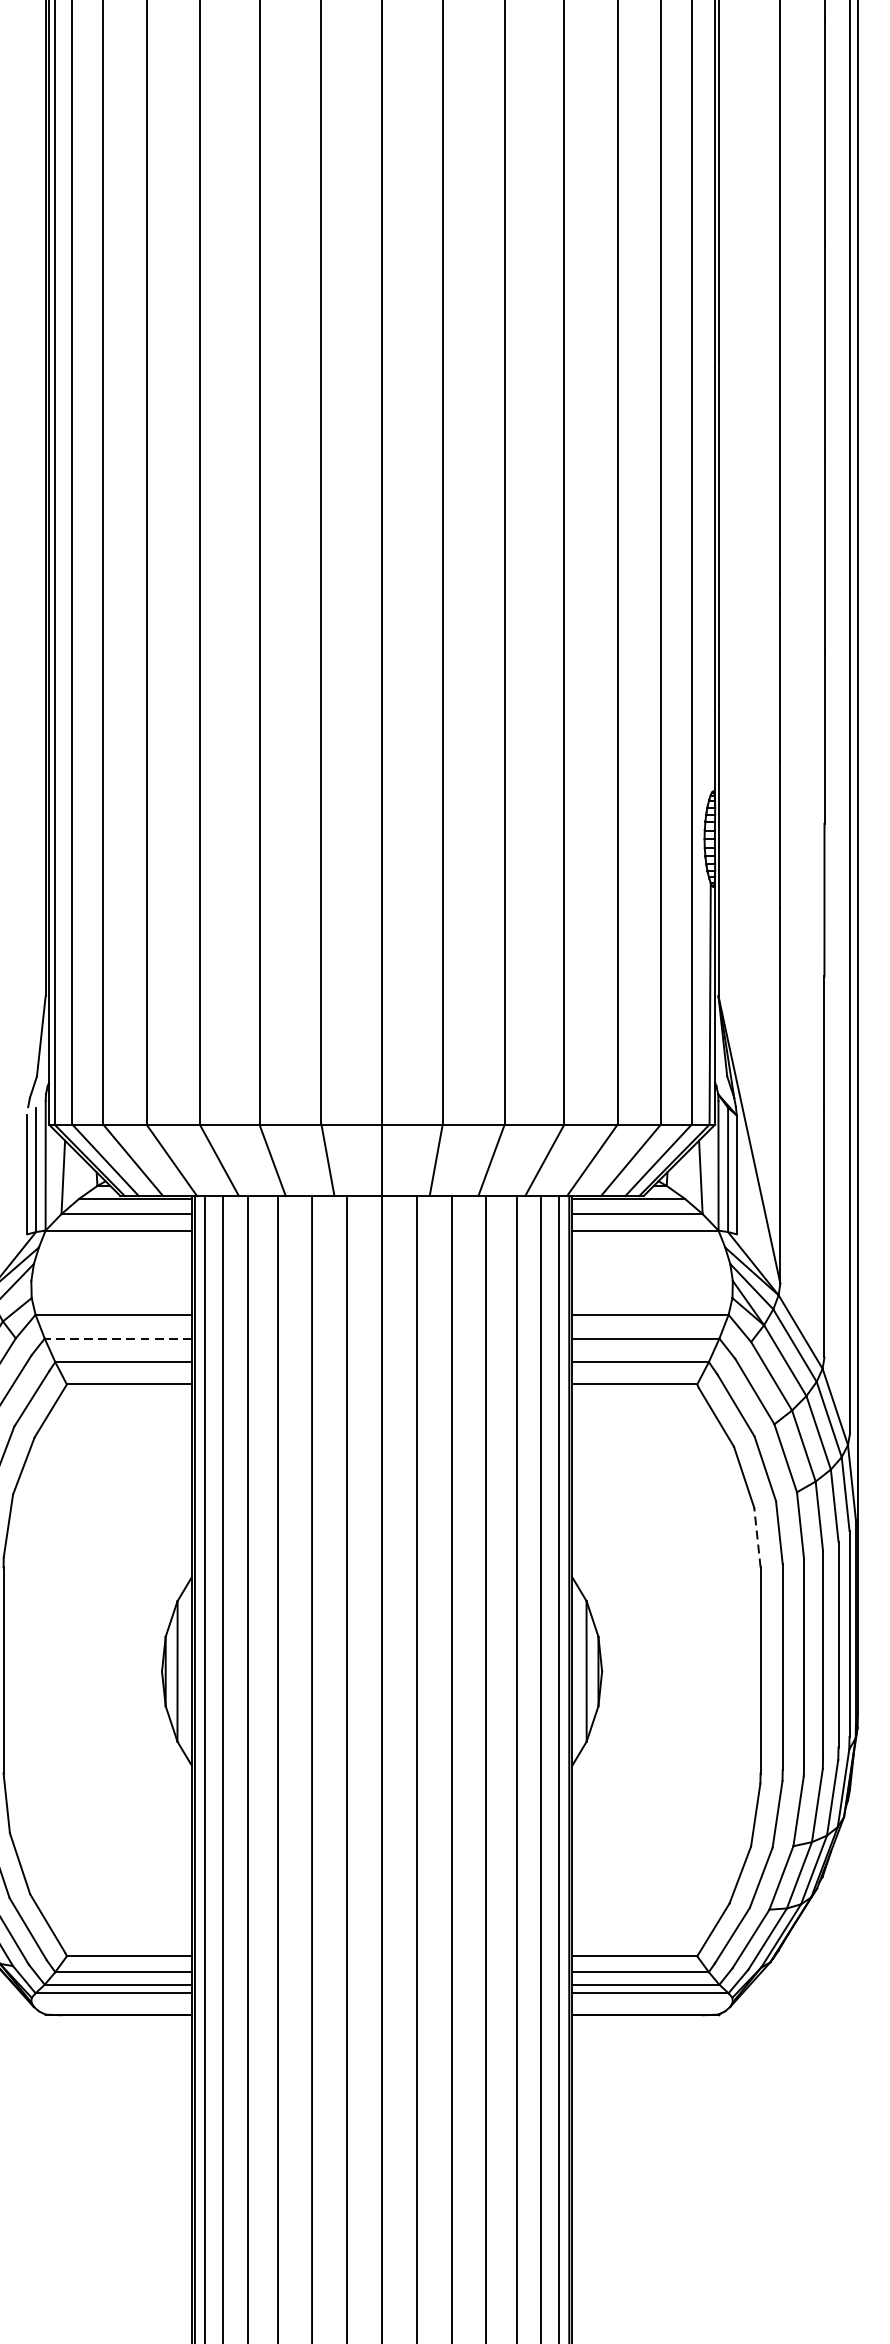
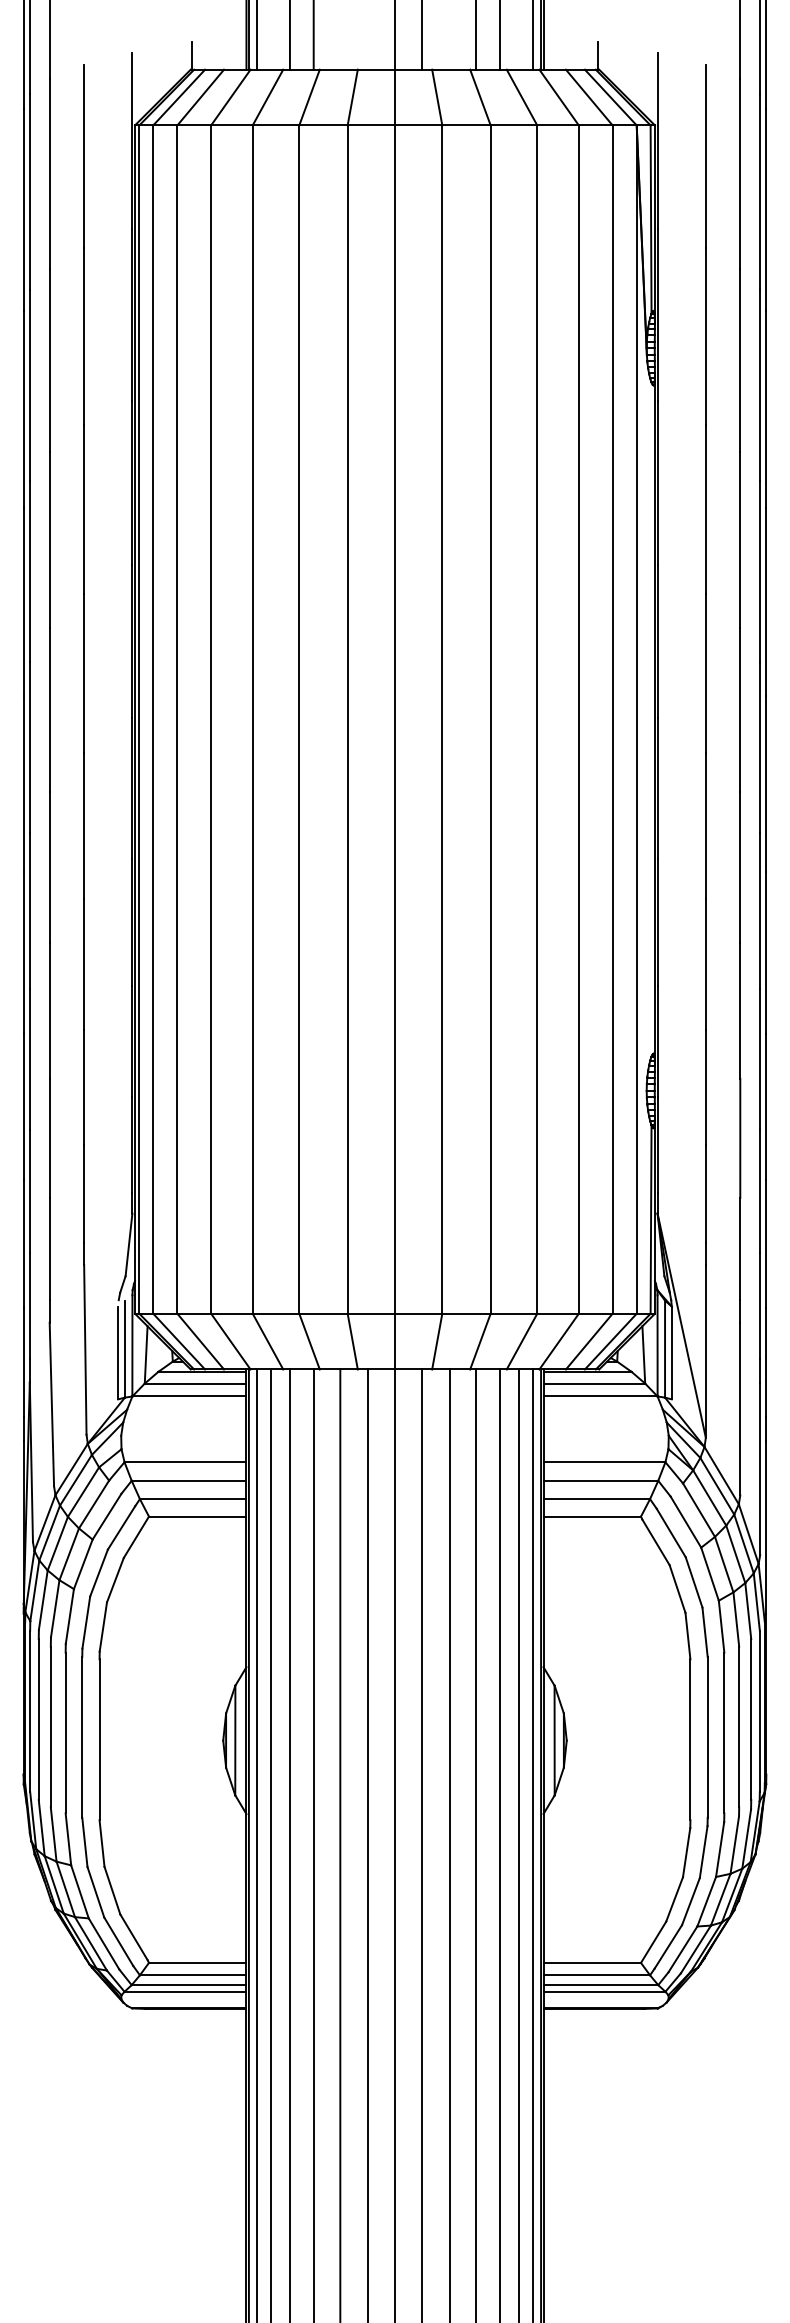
line: (117, 1338) -> (188, 1480), dashed -> solid
line: (756, 1536) -> (687, 1635), dashed -> solid

